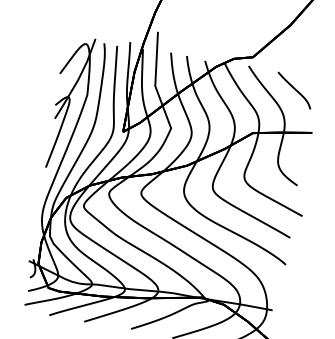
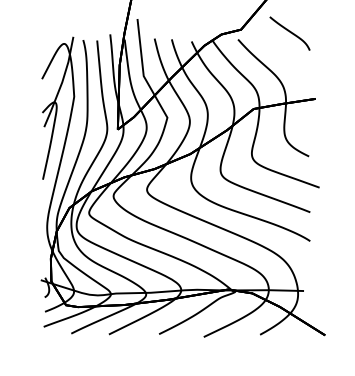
curve: (294, 89) -> (289, 32), moved

